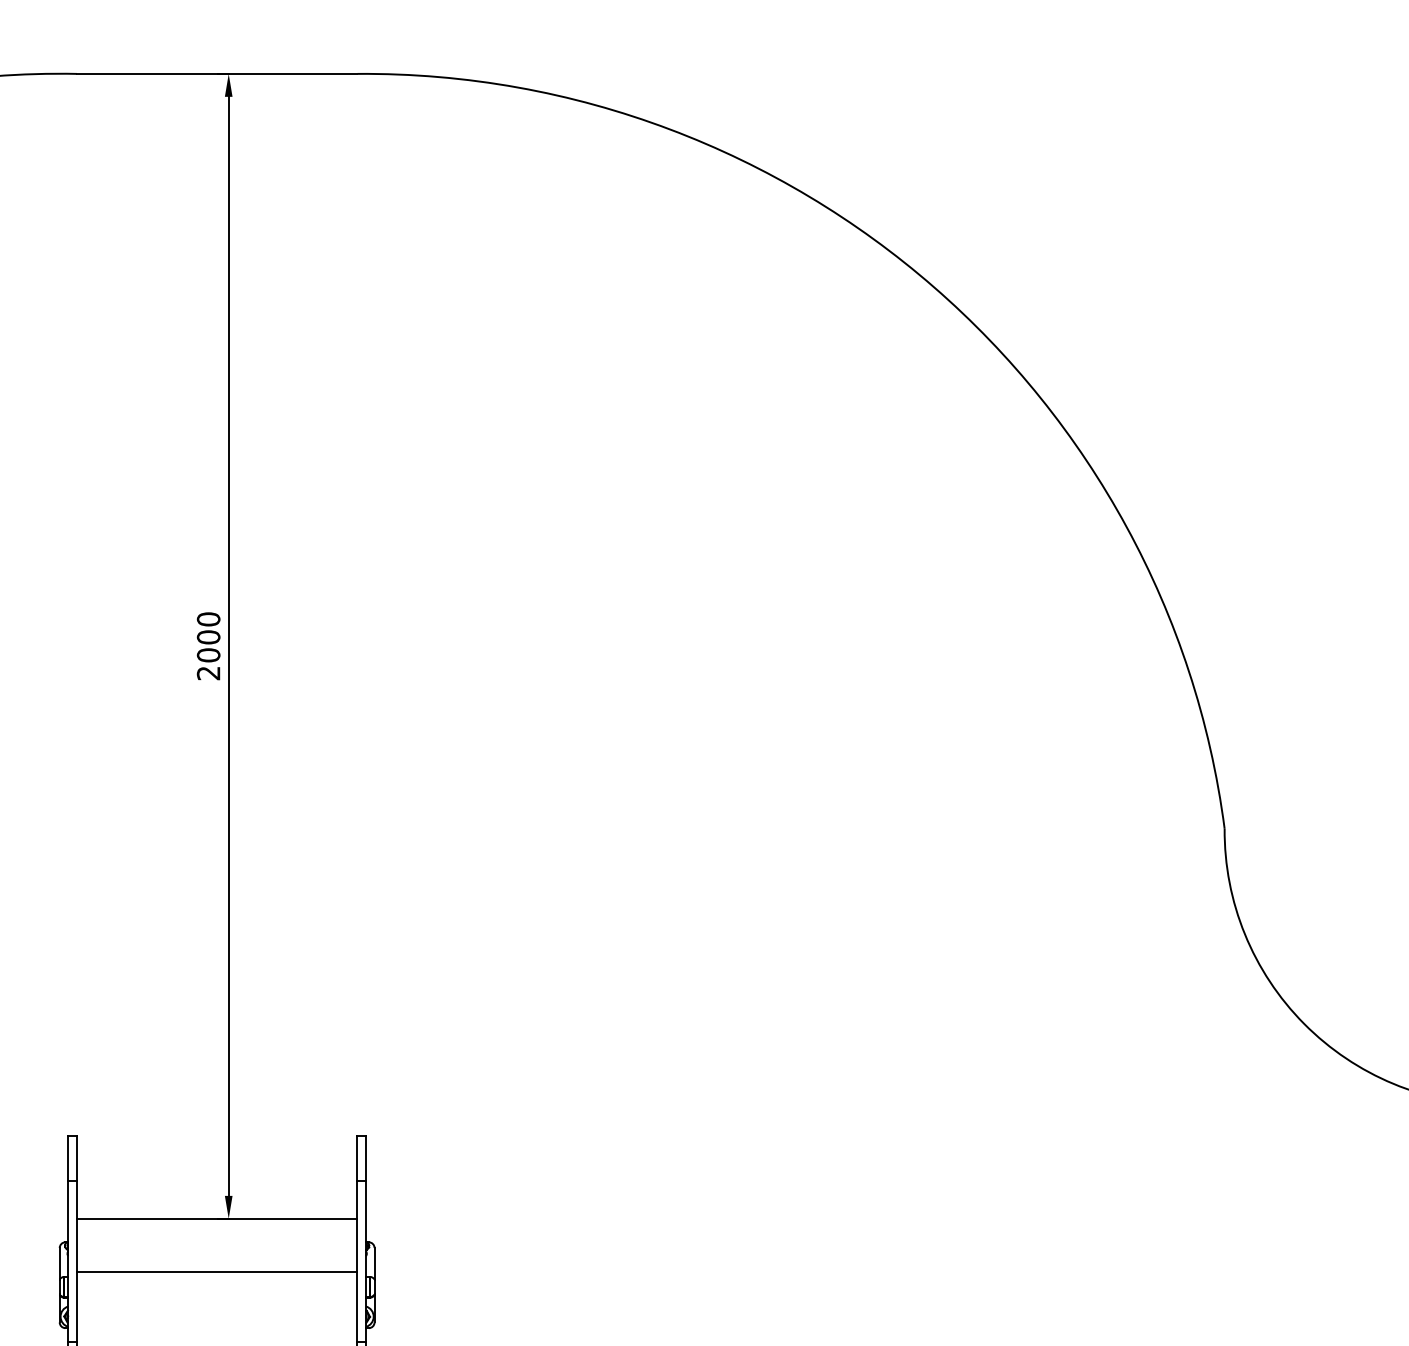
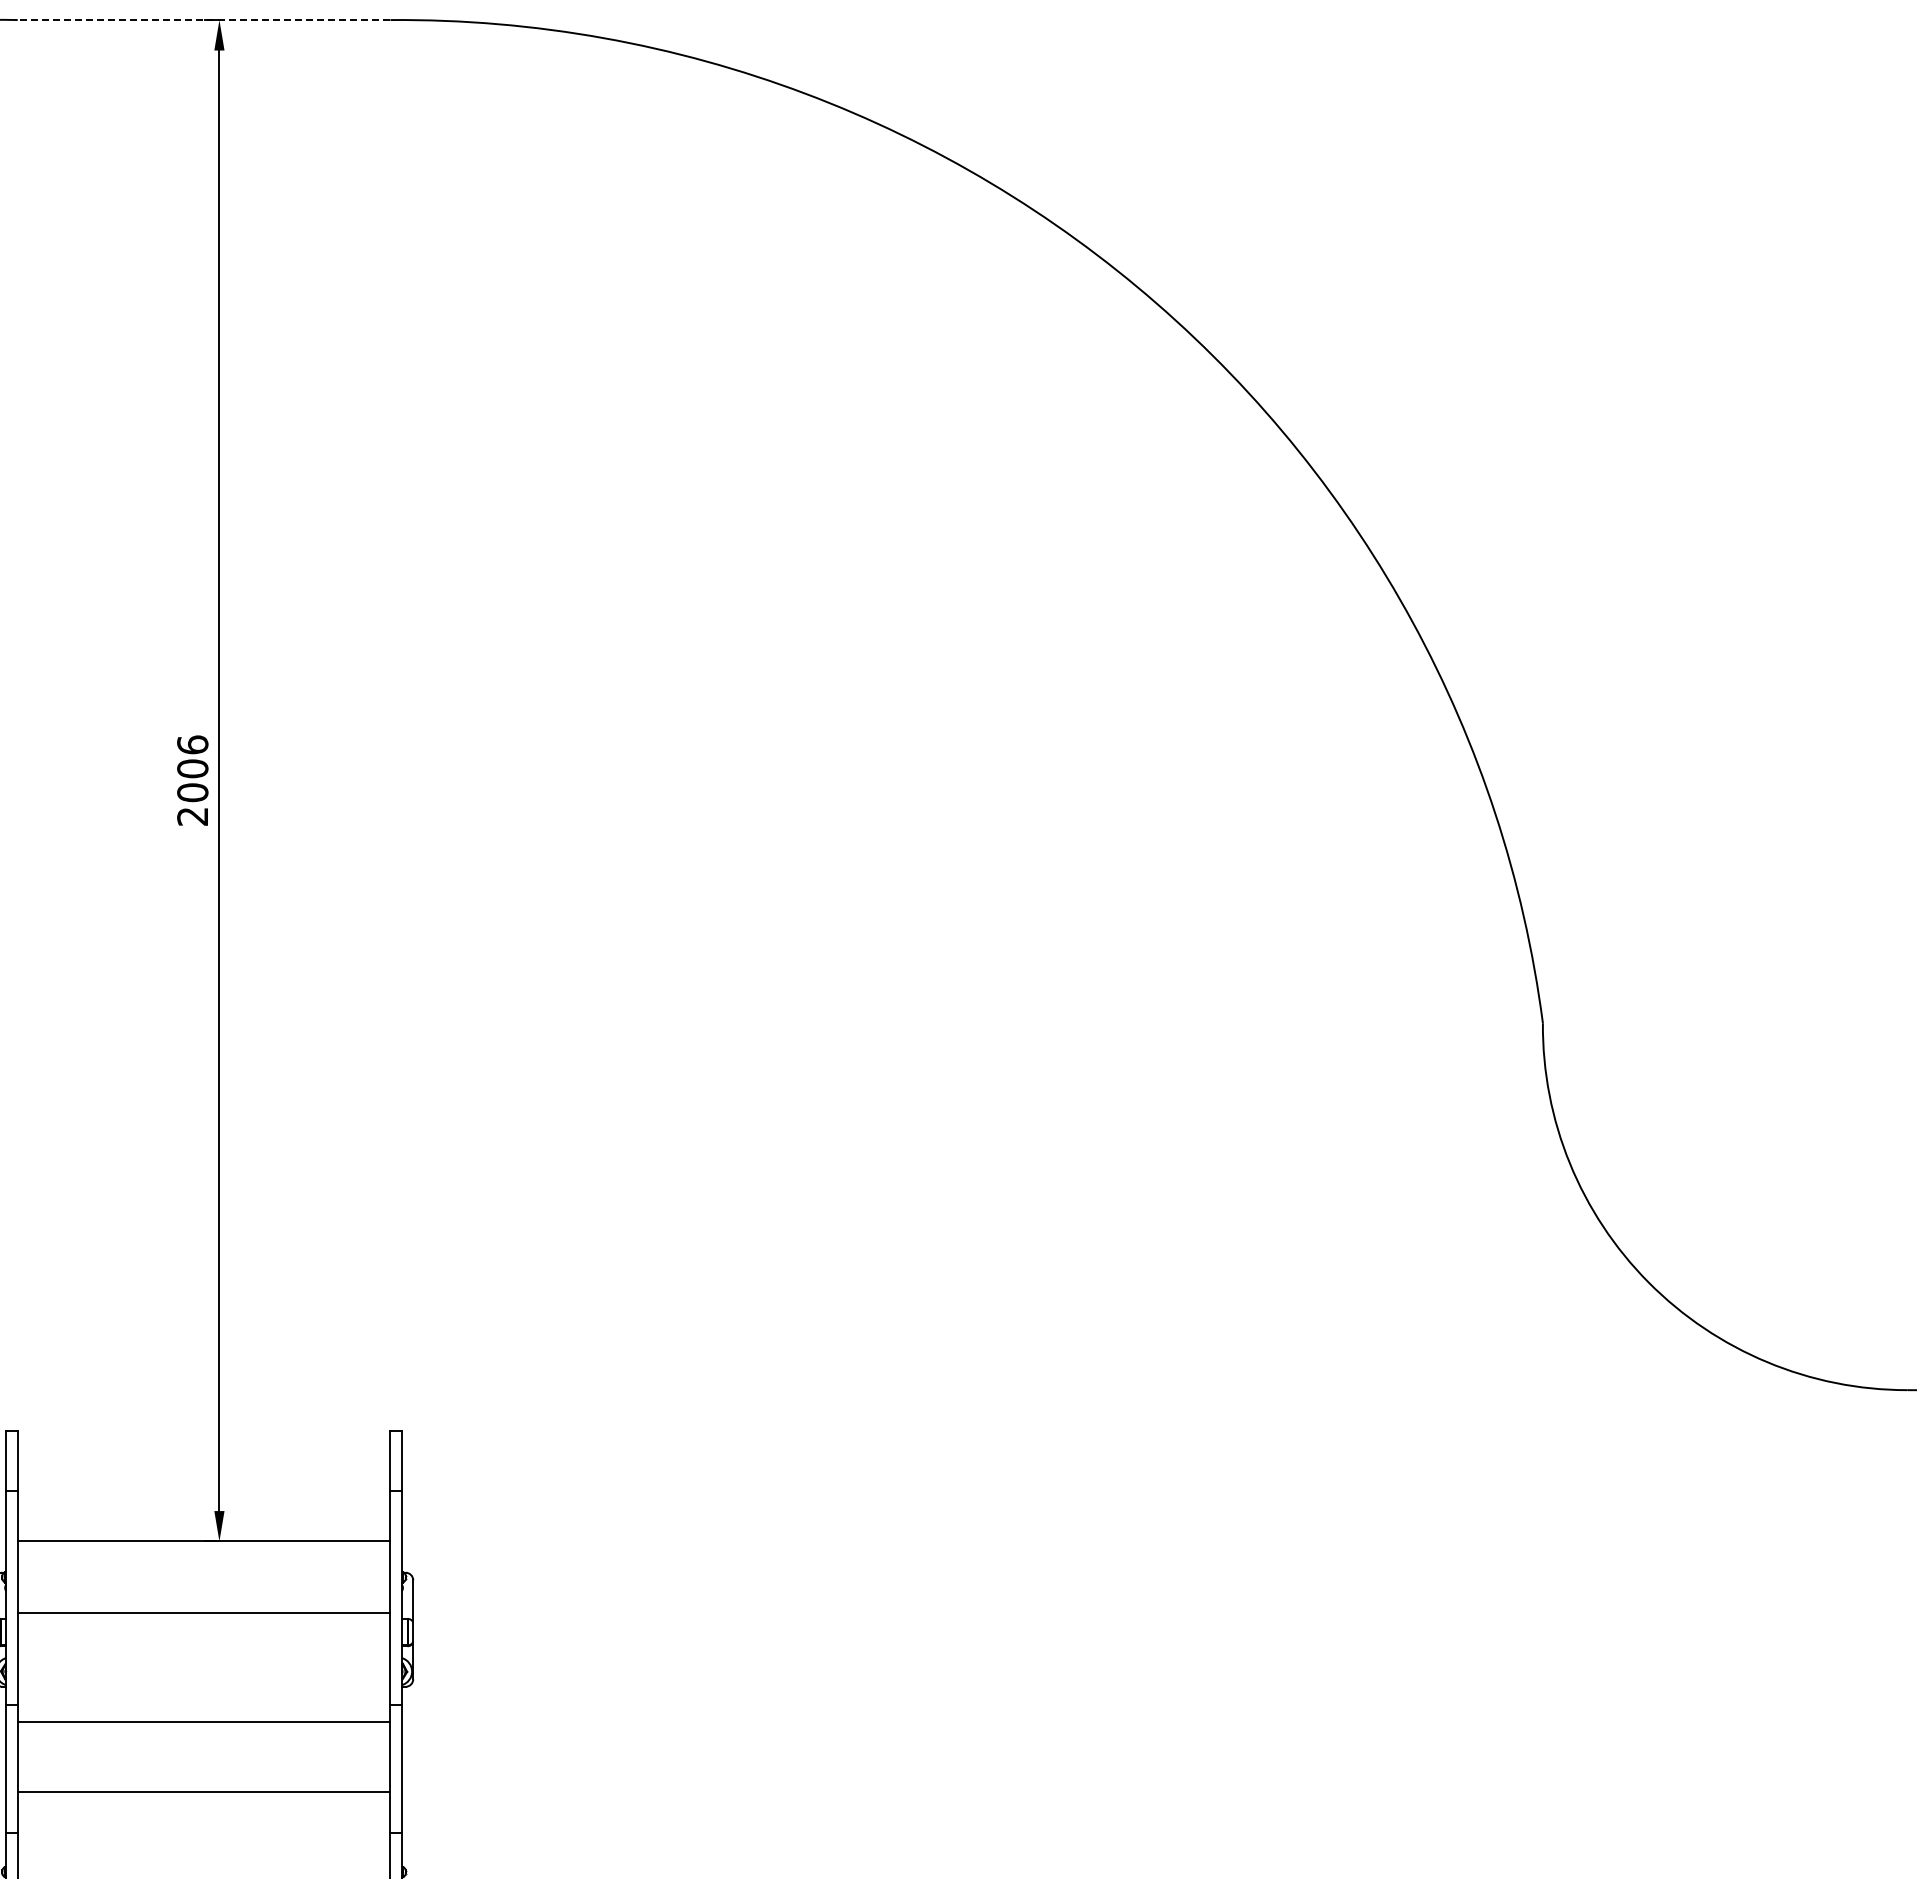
line: (216, 74) -> (203, 20), solid -> dashed
text: (208, 619) -> (192, 744), 2000 -> 2006

